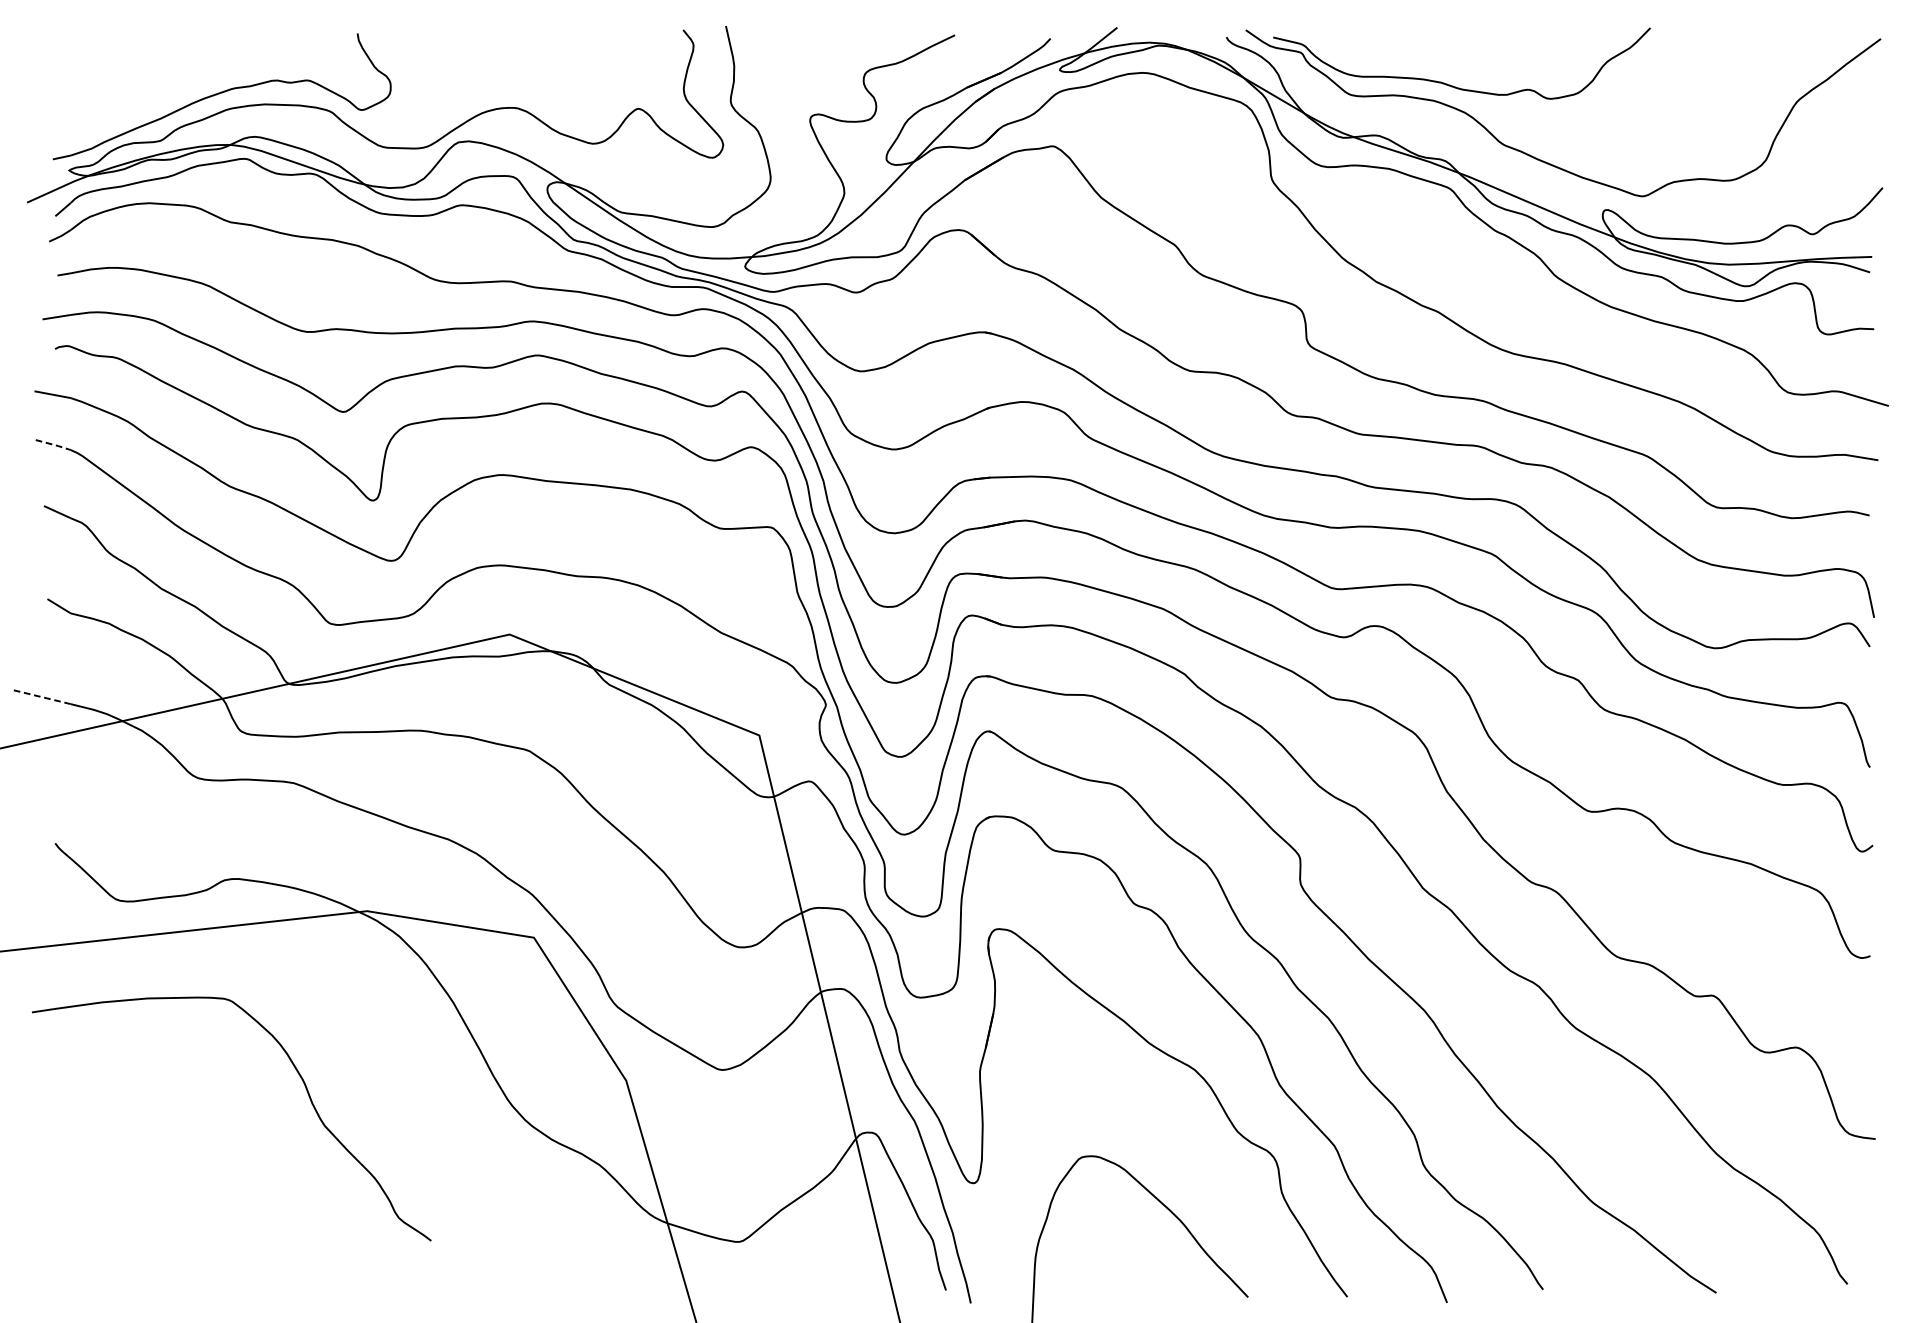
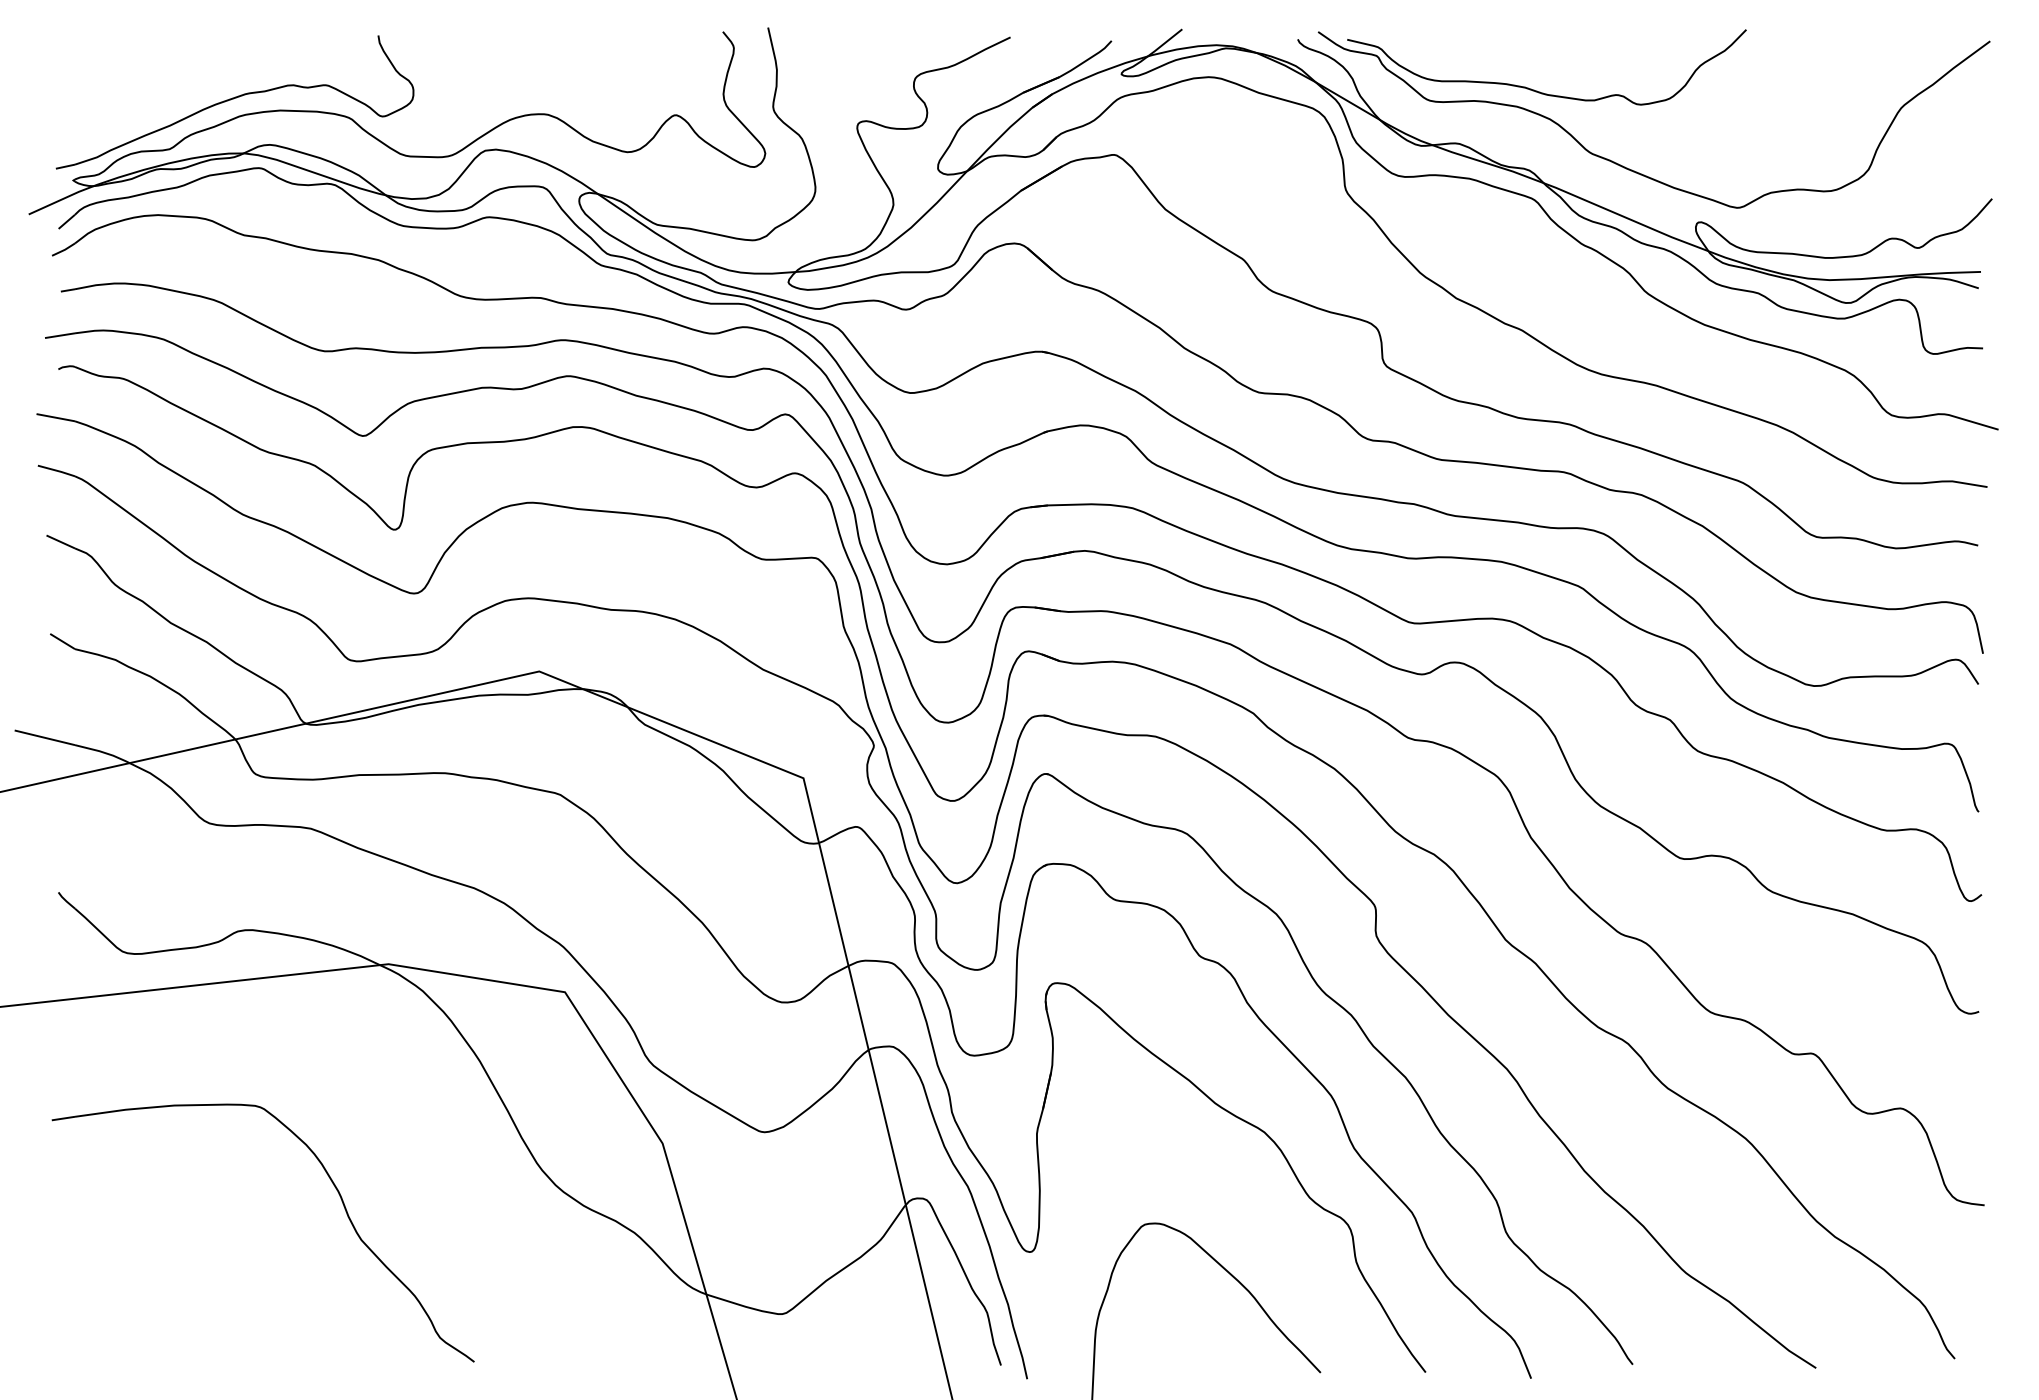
line: (54, 444) -> (57, 470), dashed -> solid
line: (42, 696) -> (45, 737), dashed -> solid
part: (306, 1091) -> (342, 1204), moved

